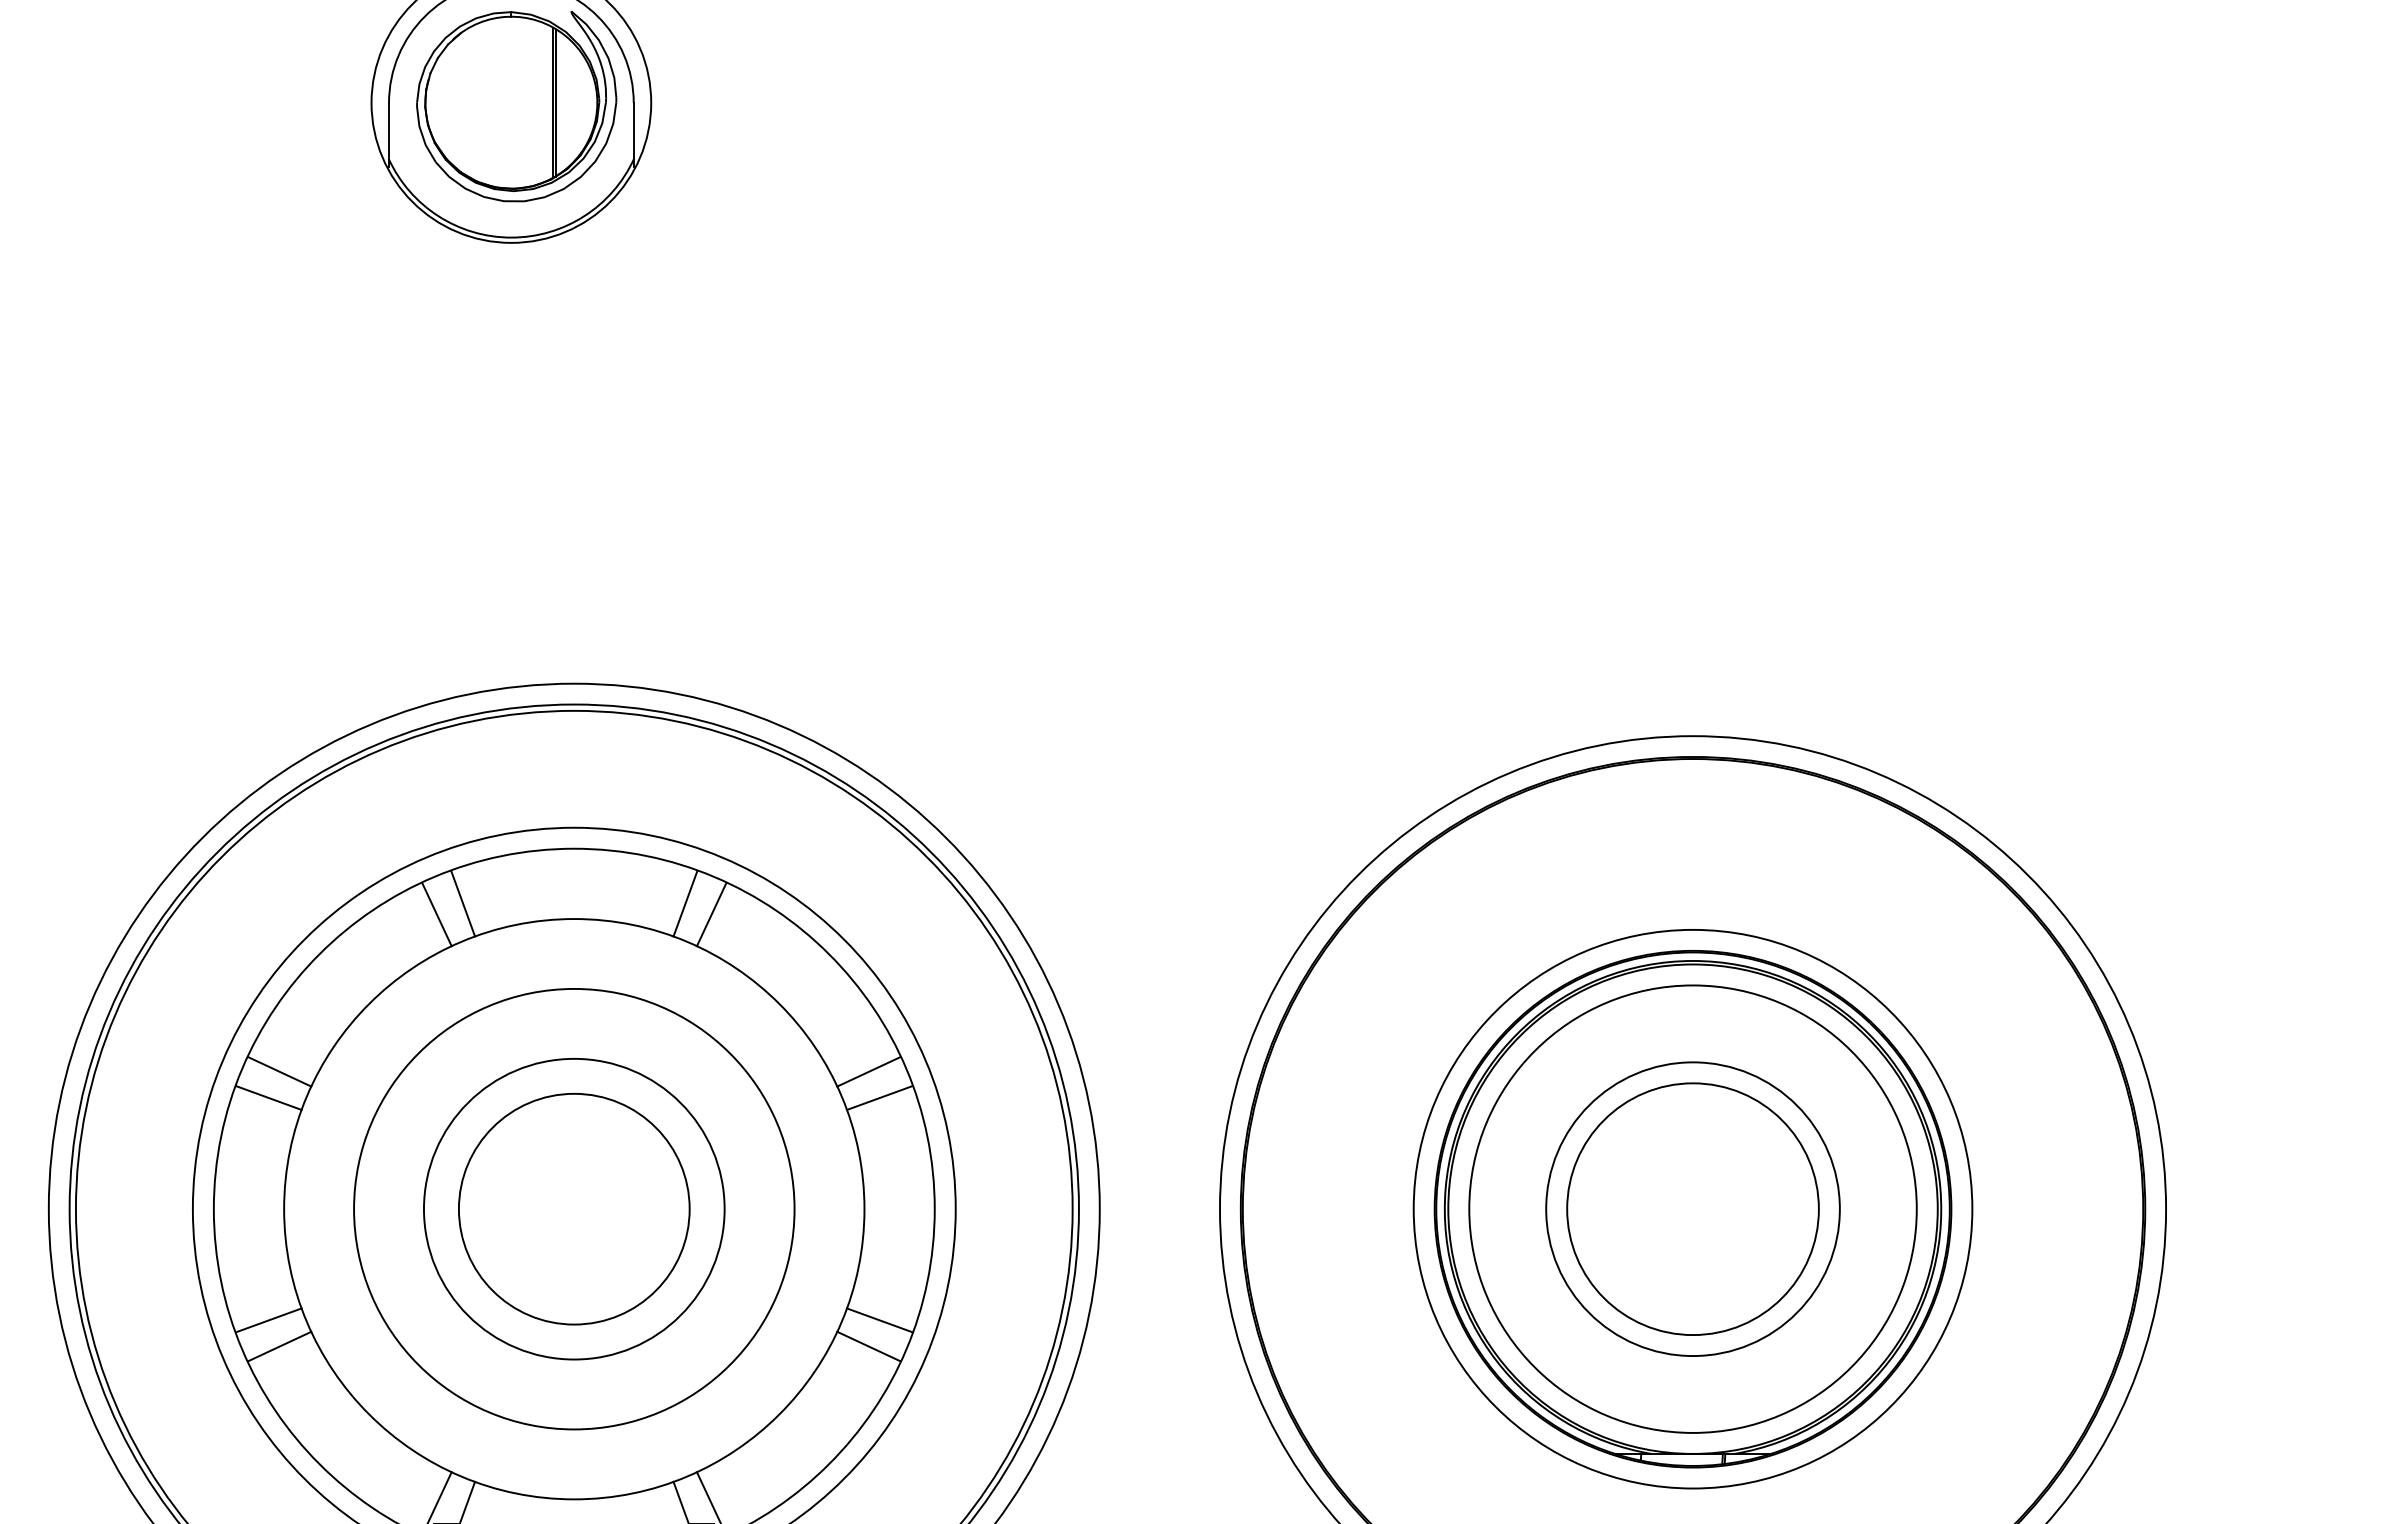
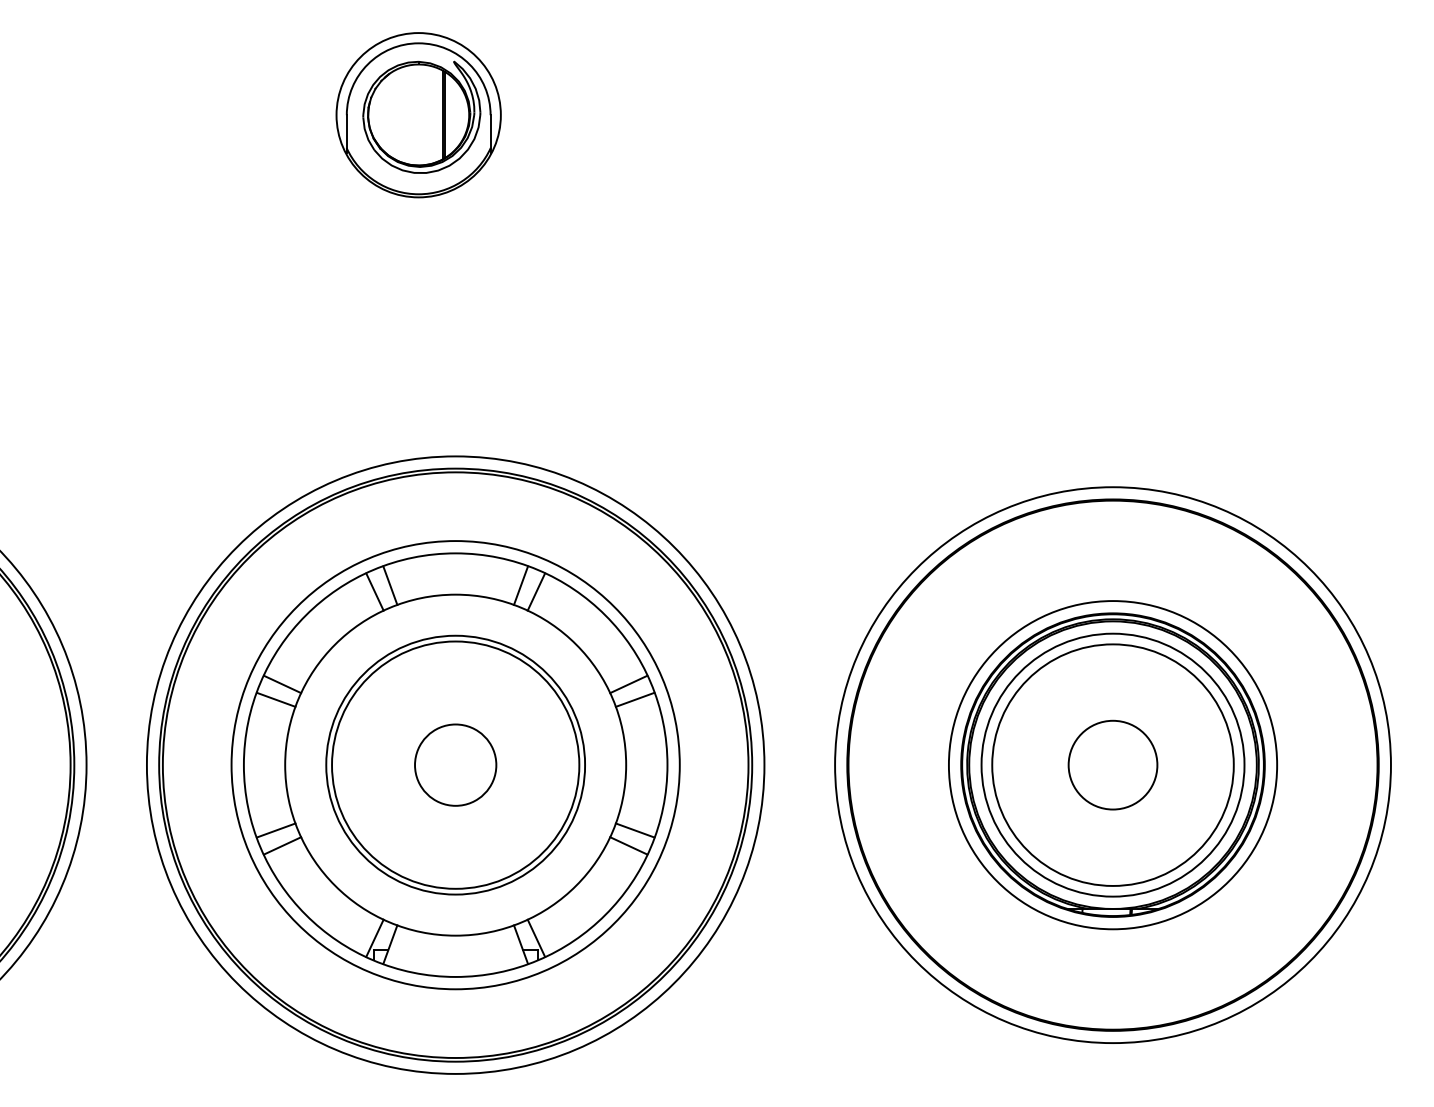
circle: (573, 1208) -> (455, 764), size x0.6
circle: (573, 1208) -> (455, 764), size x1.4
circle: (1692, 1208) -> (1112, 764), size x1.4
circle: (1692, 1209) -> (1112, 765), size x0.6

